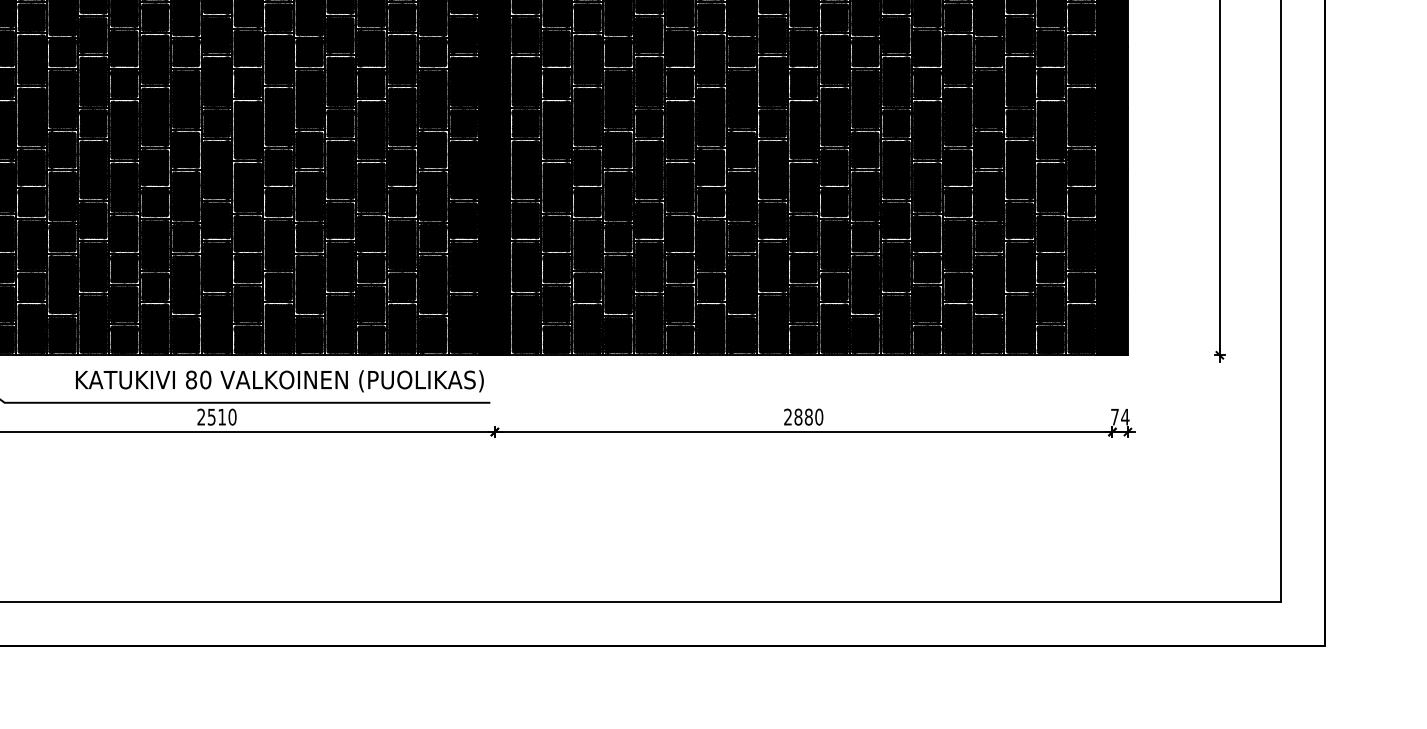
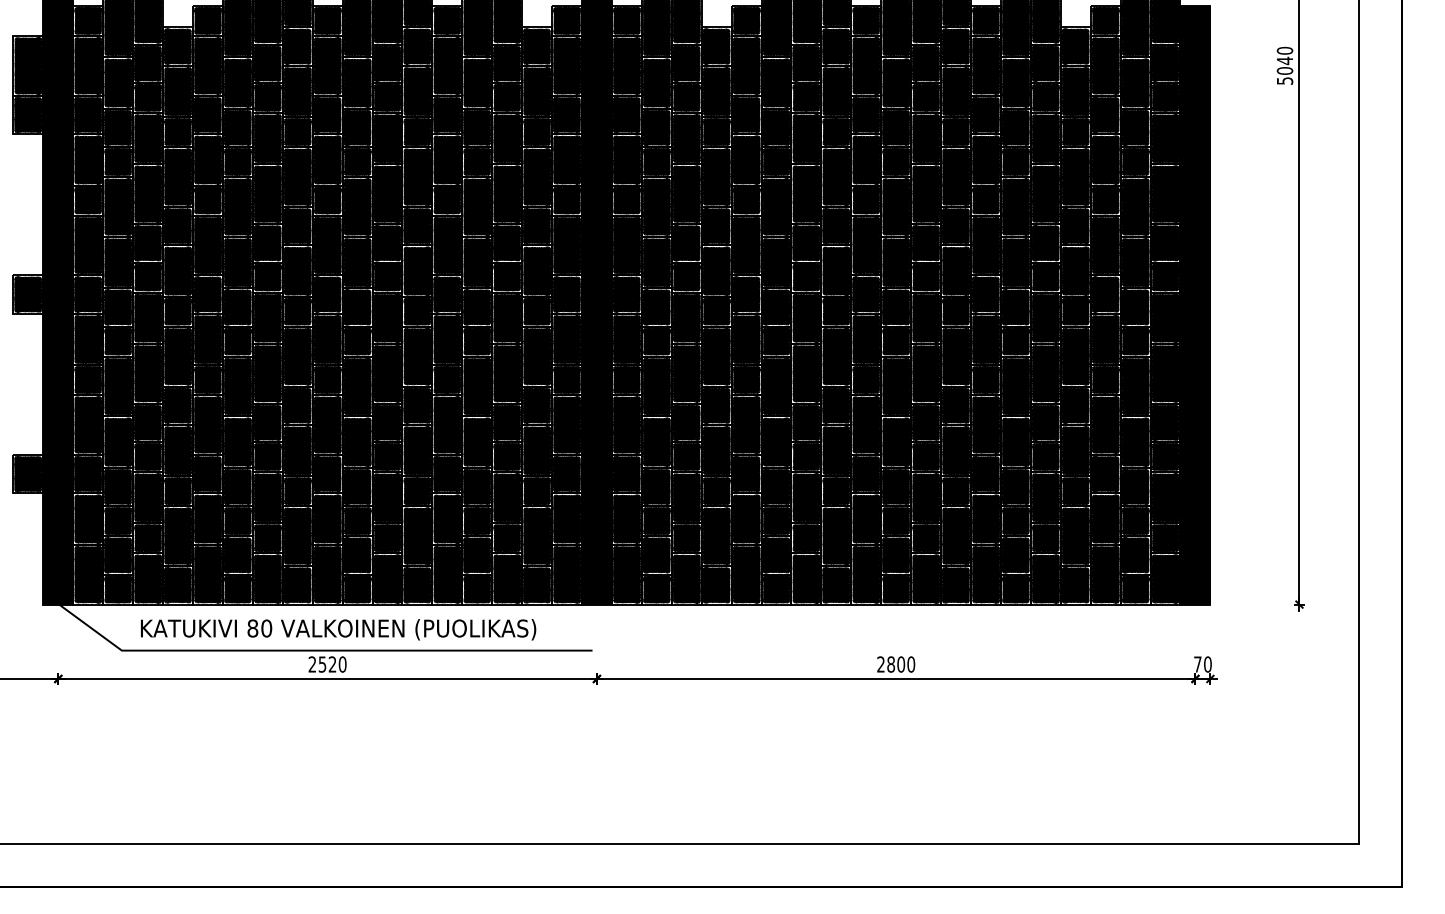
text: (279, 381) -> (338, 629), moved
text: (222, 417) -> (332, 664), 2510 -> 2520
text: (809, 417) -> (901, 664), 2880 -> 2800
text: (1124, 417) -> (1207, 664), 74 -> 70

